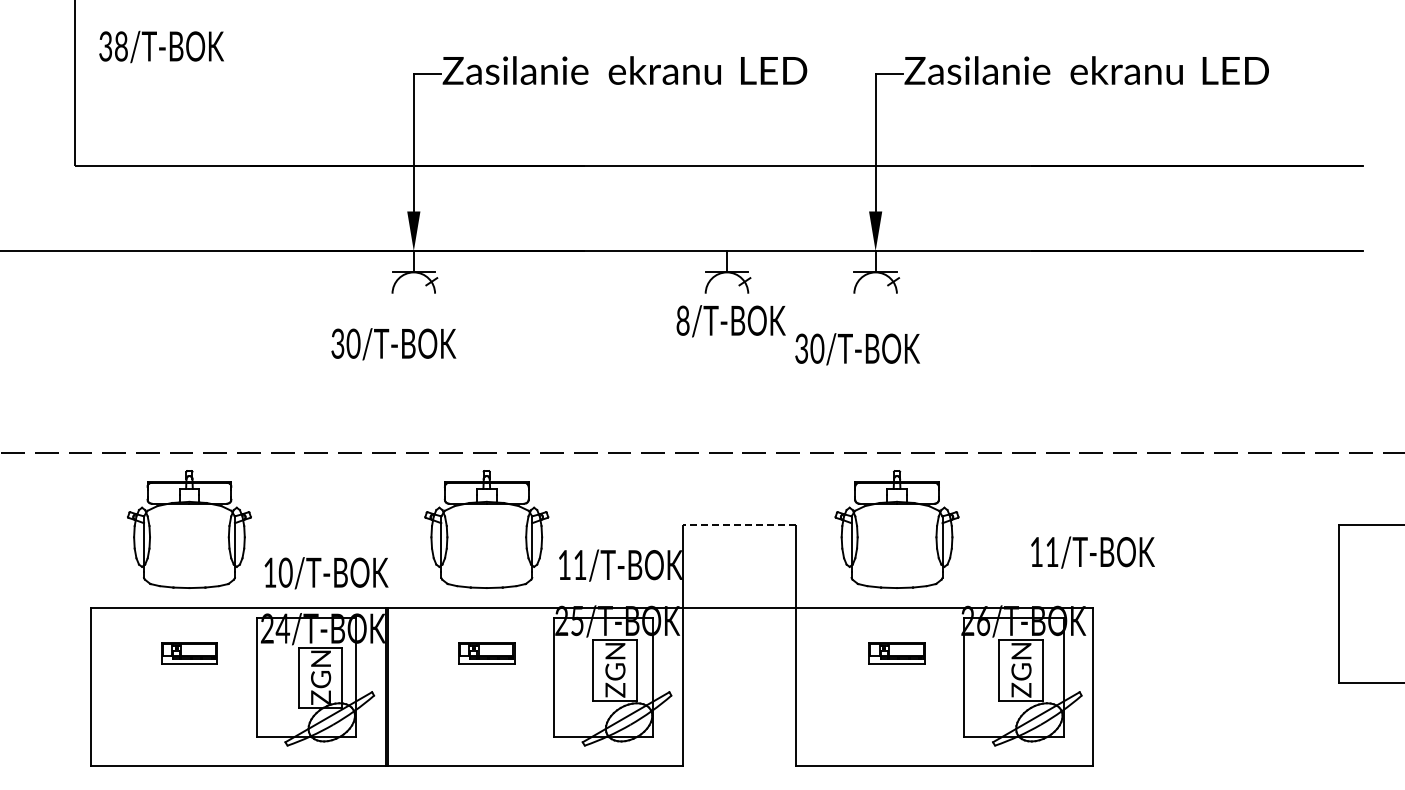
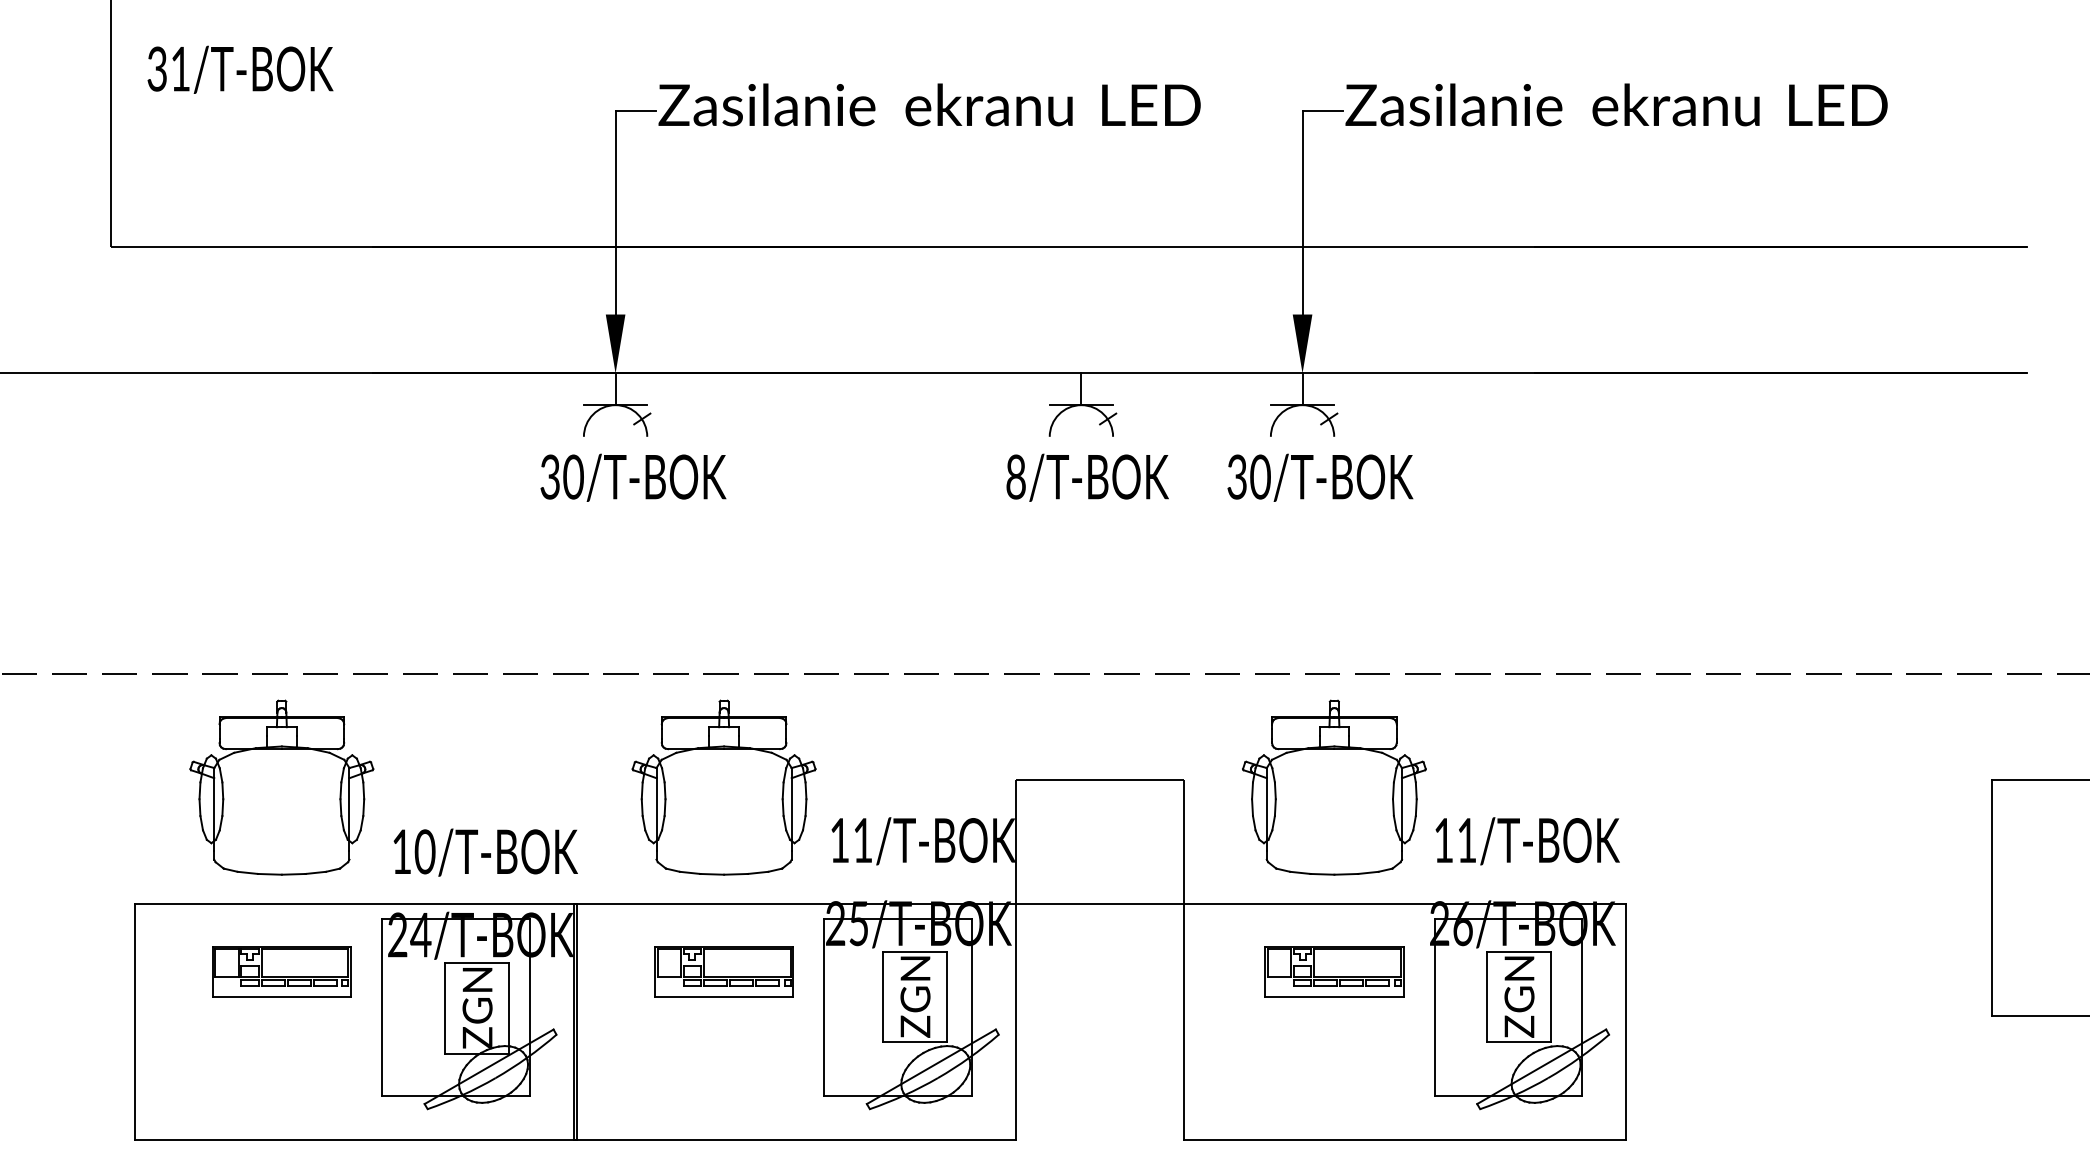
text: (121, 46) -> (180, 69), 38/T-BOK -> 31/T-BOK
text: (393, 344) -> (632, 478), moved
text: (857, 349) -> (1320, 478), moved
line: (738, 524) -> (1098, 780), dashed -> solid
text: (1092, 552) -> (1526, 841), moved
part: (189, 653) -> (281, 972), size x1.67
part: (486, 653) -> (723, 972), size x1.67
part: (896, 653) -> (1333, 972), size x1.67

